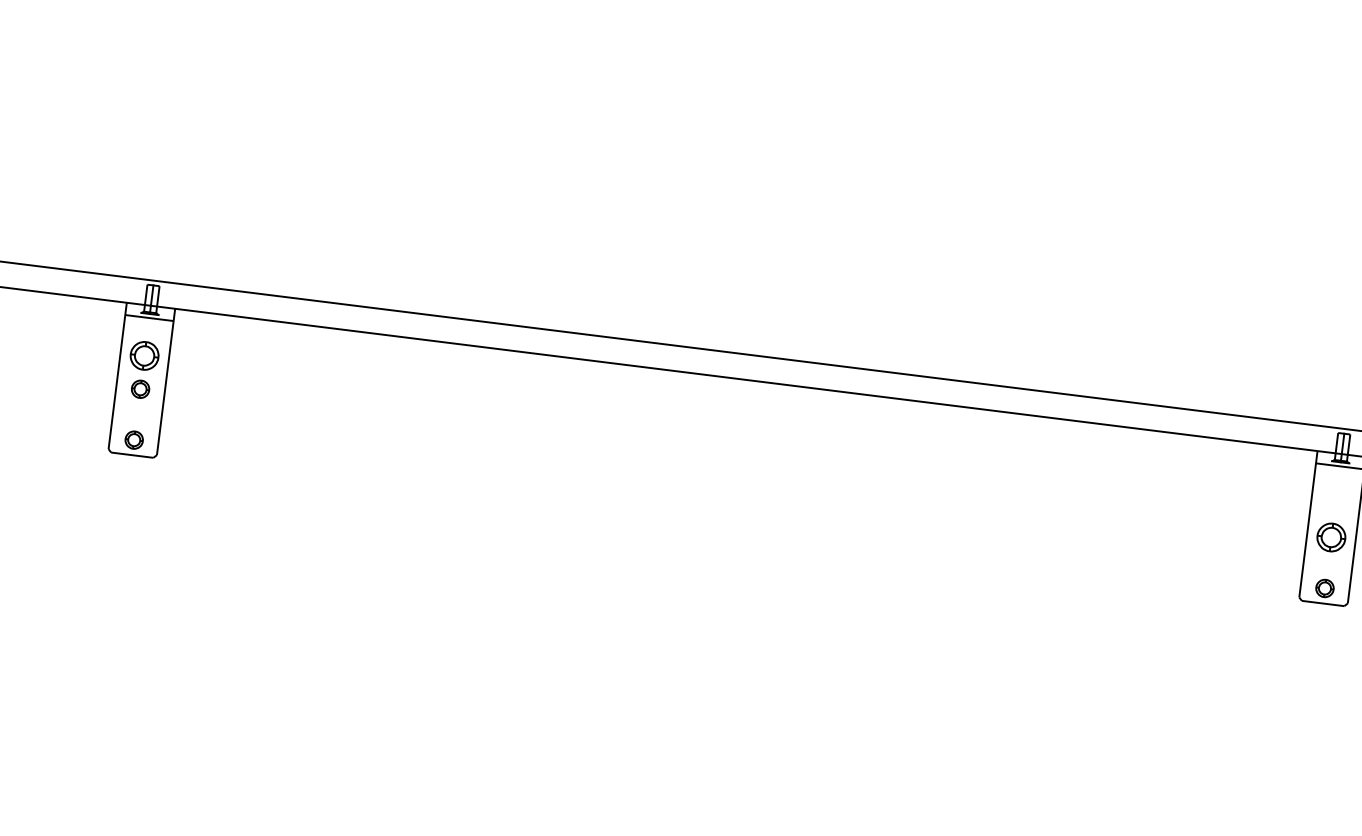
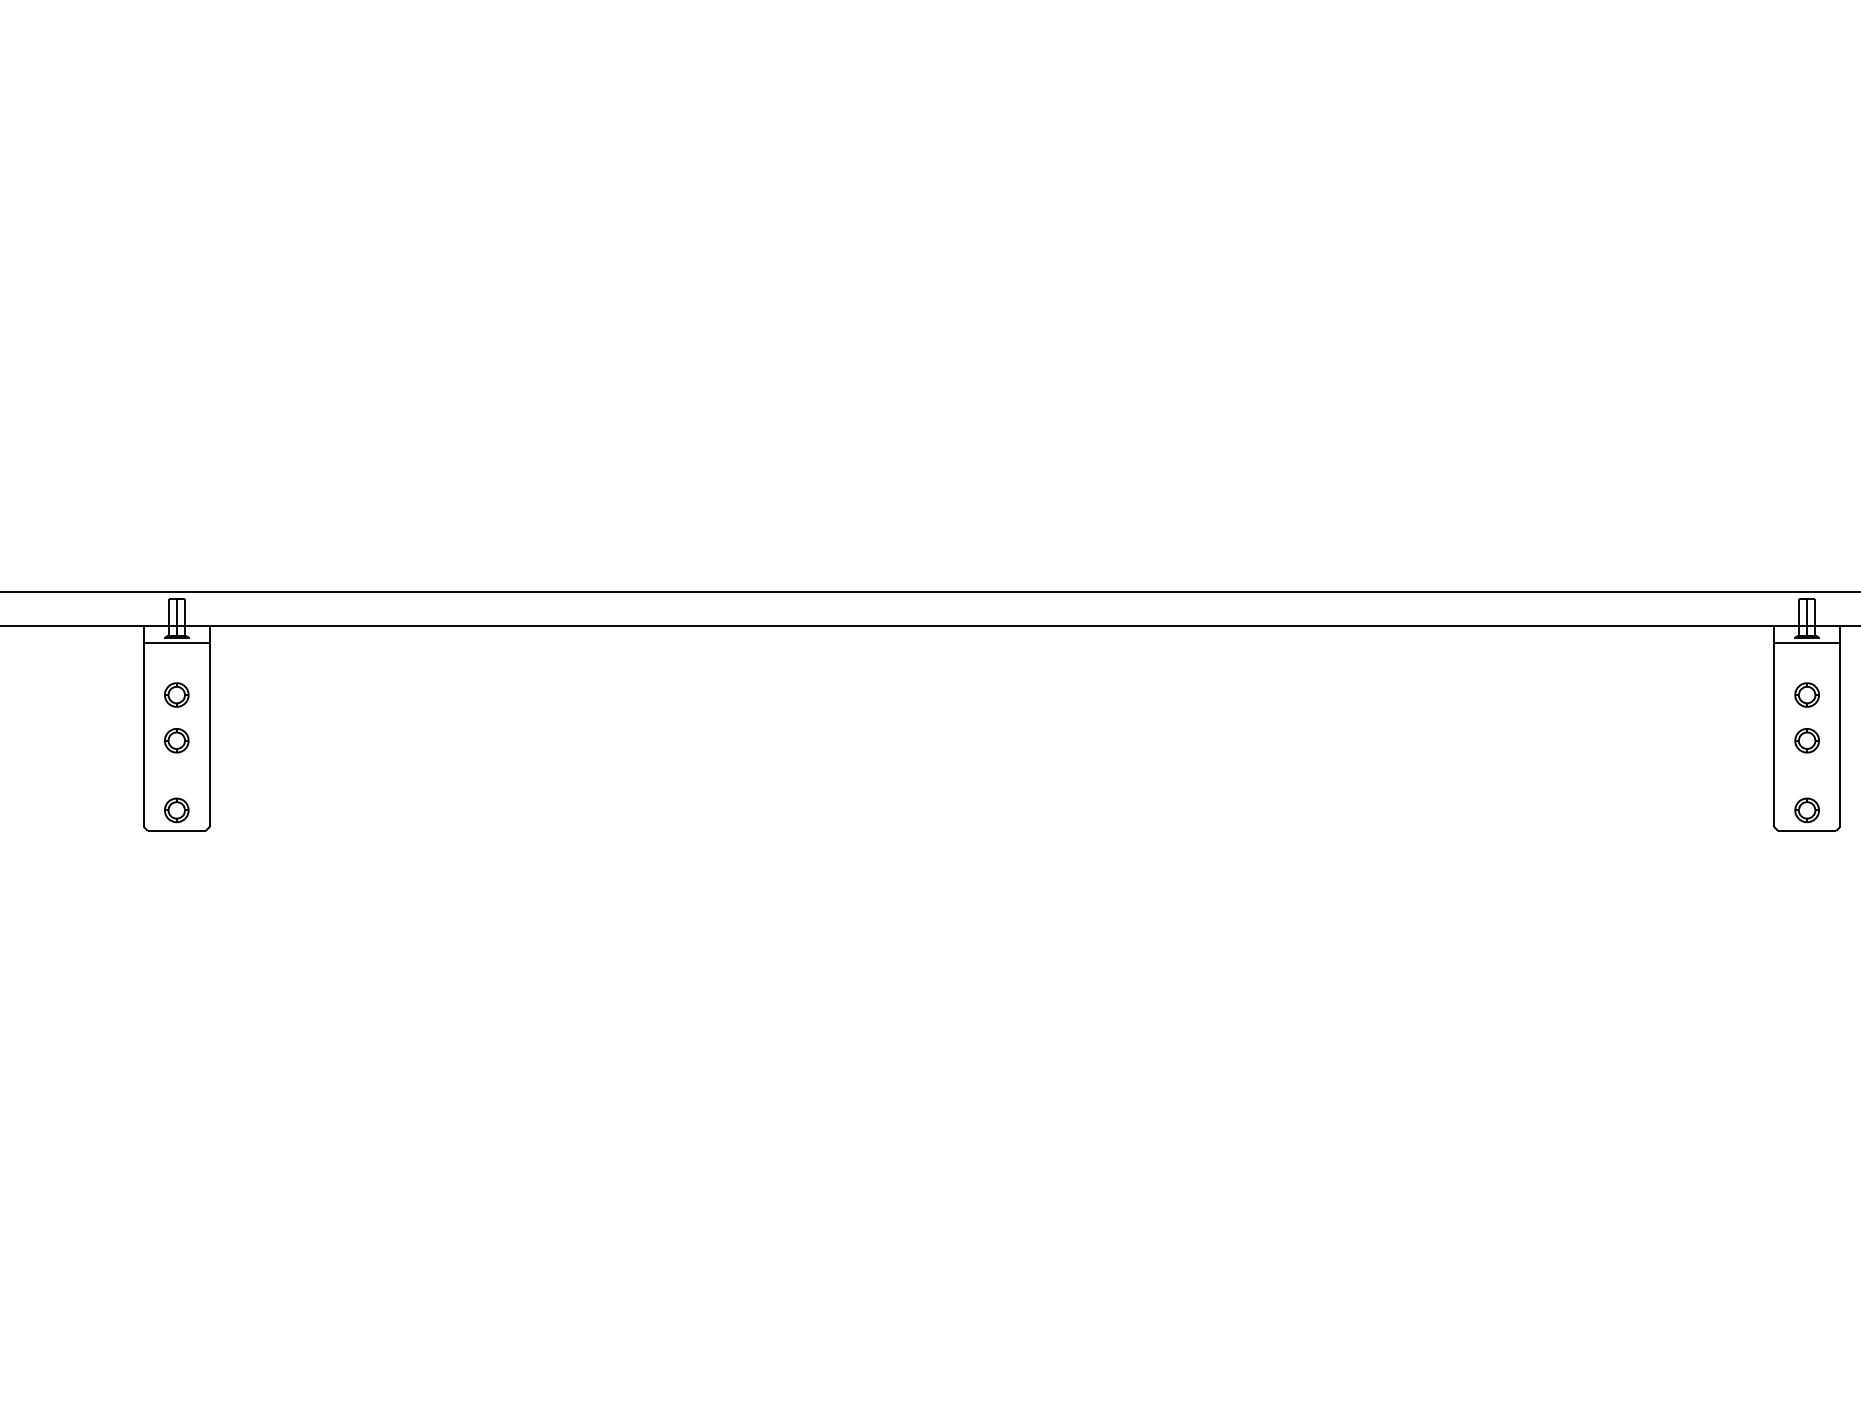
part: (144, 355) -> (176, 694), size x0.62
part: (1335, 503) -> (1806, 694), added
part: (1330, 537) -> (1806, 740), size x0.62

